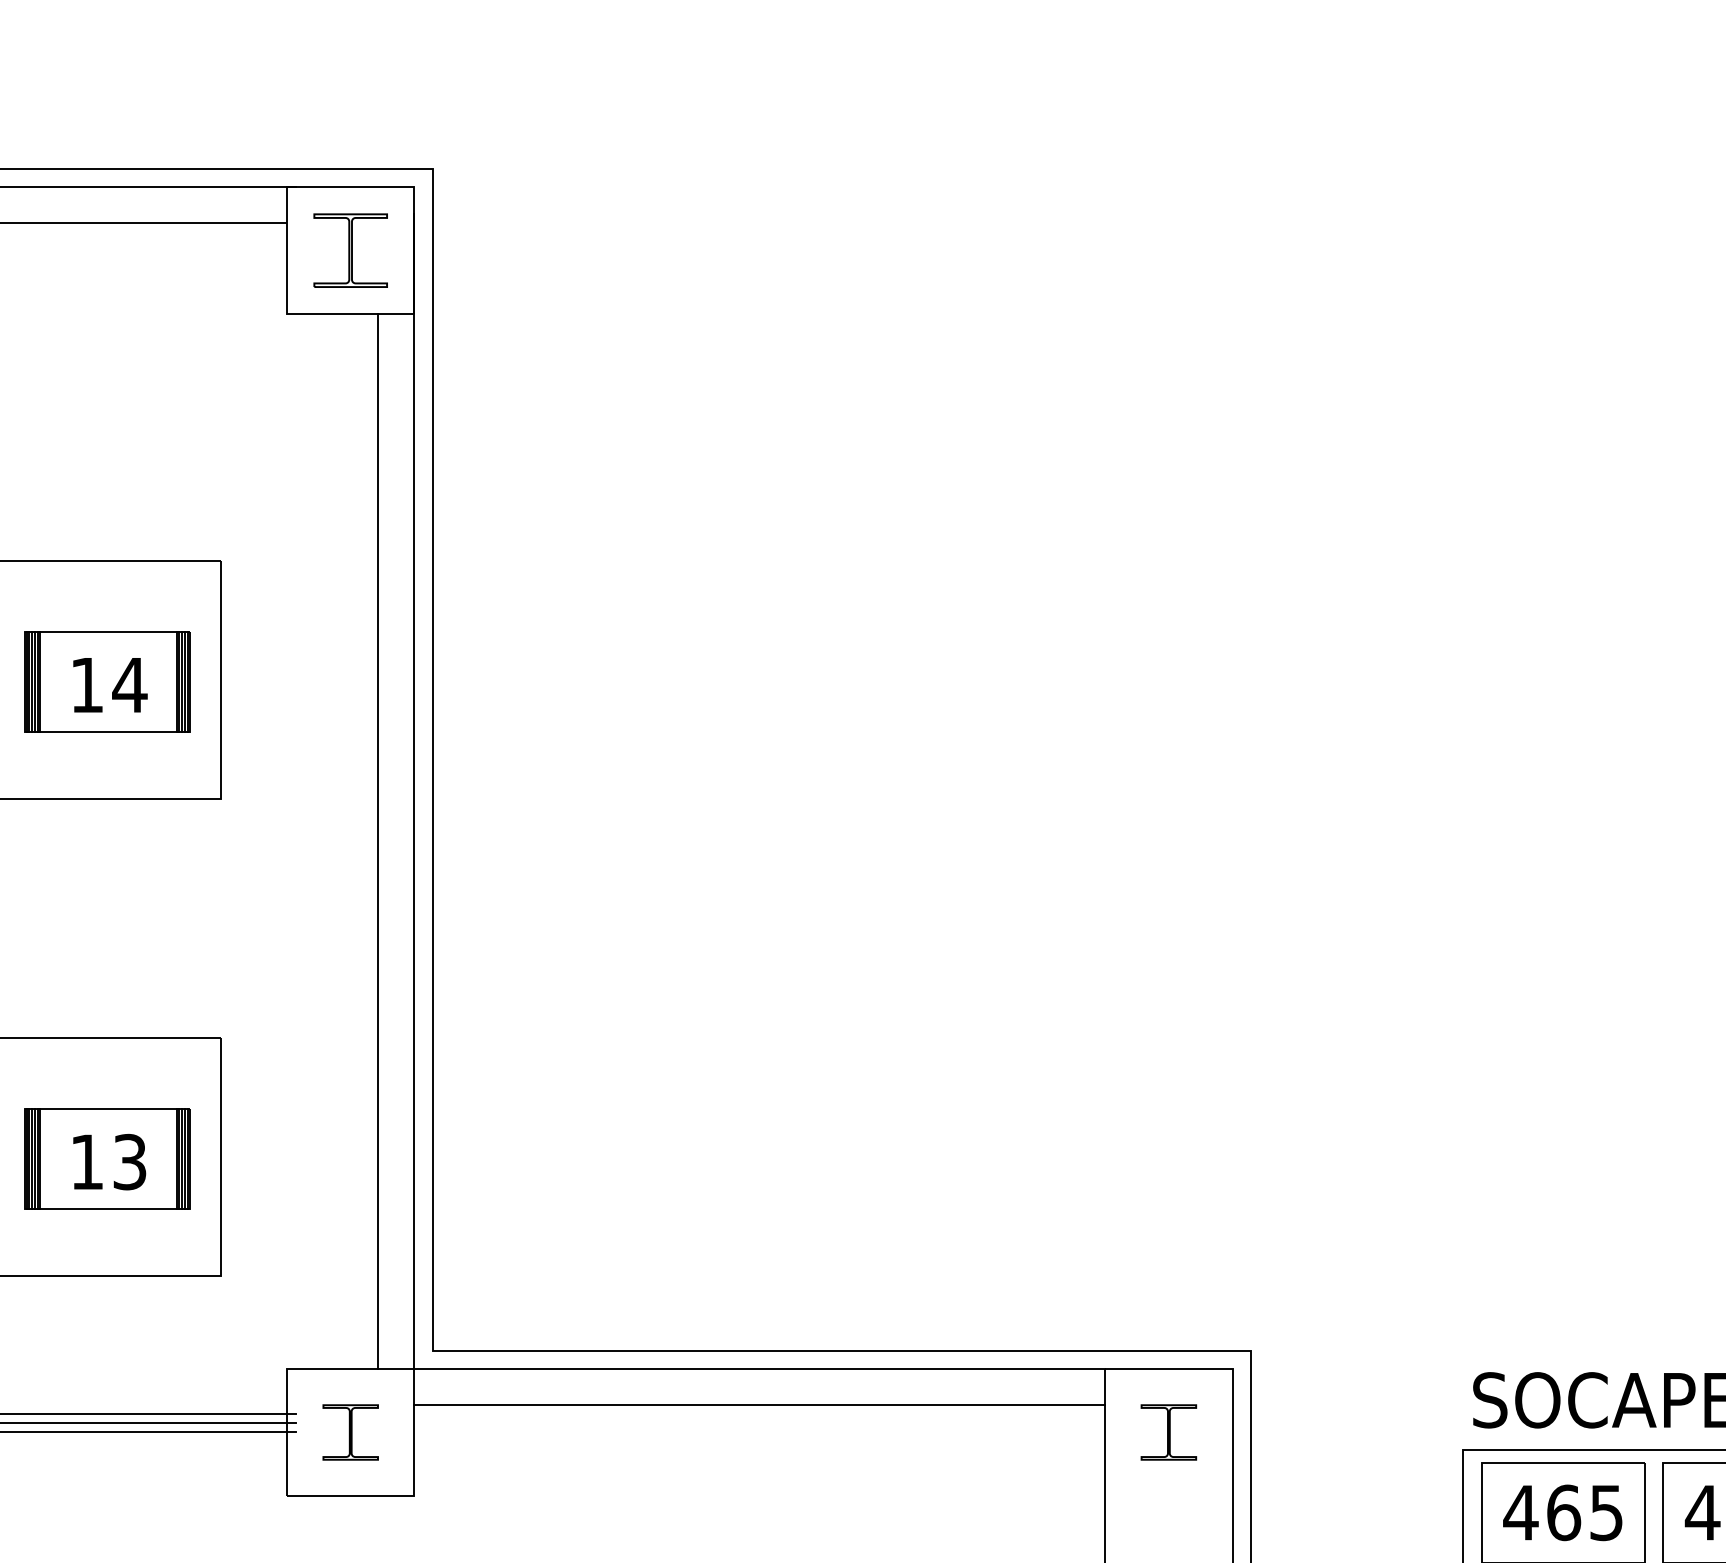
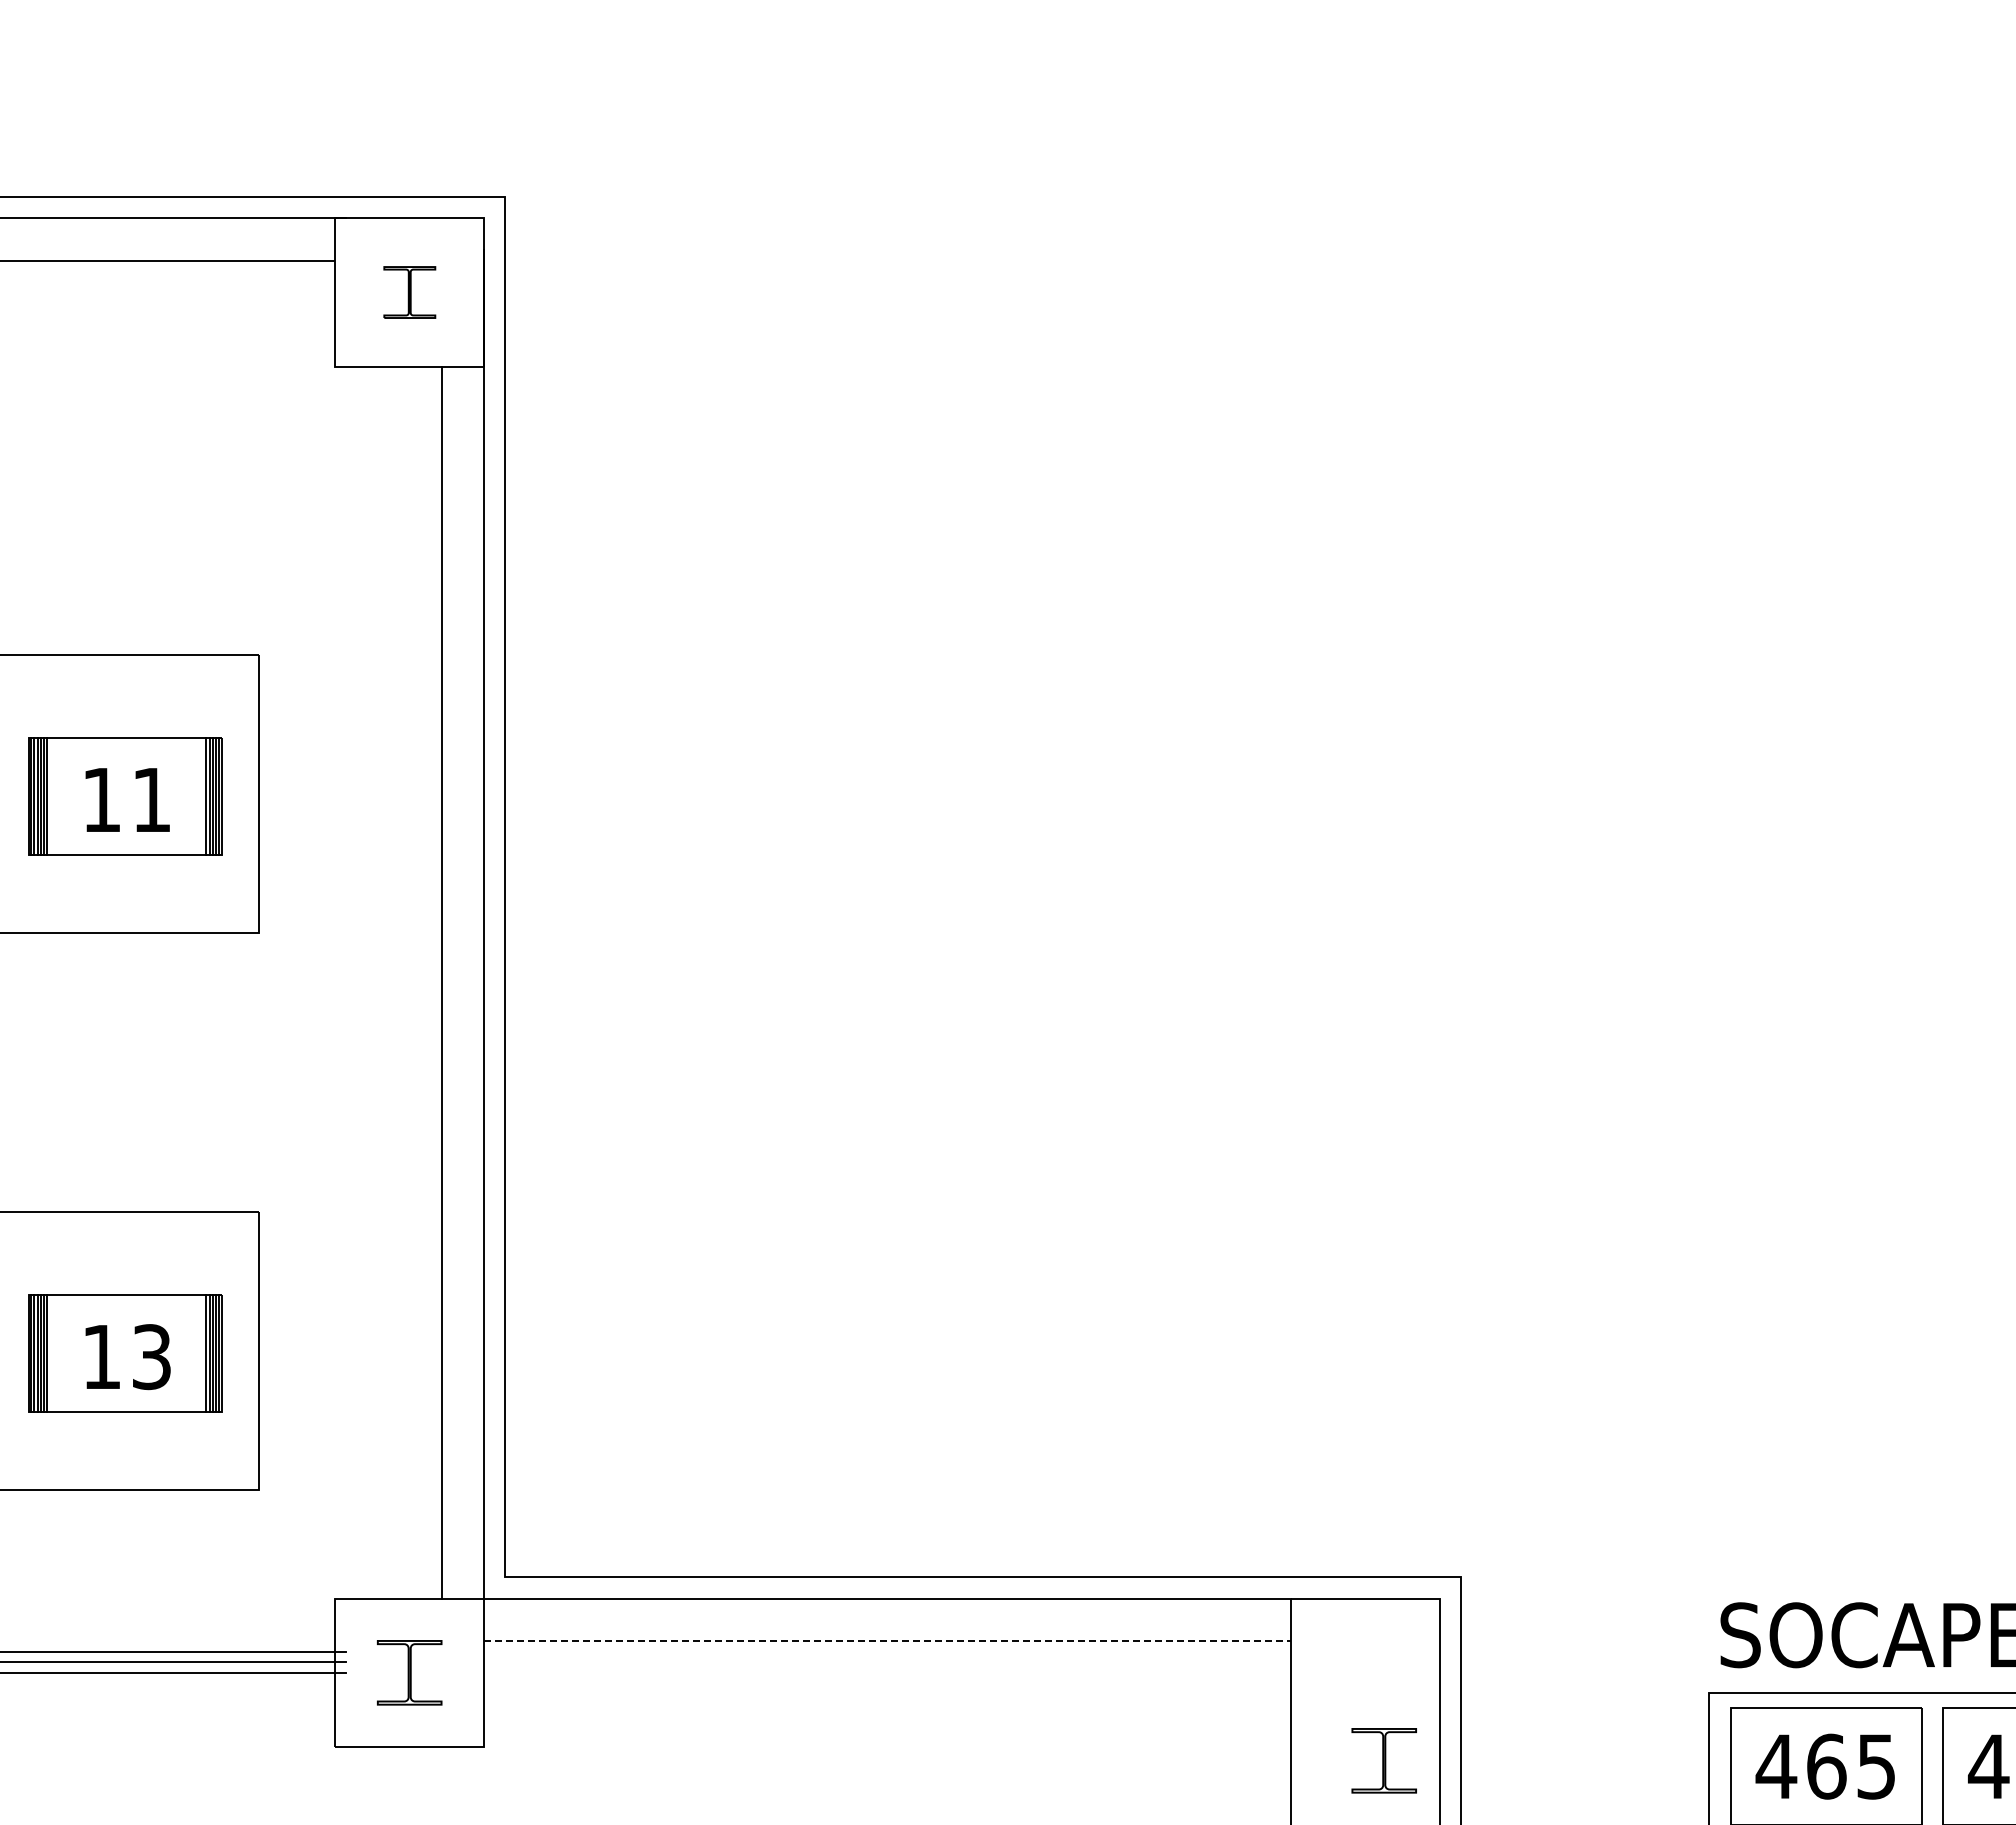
part: (350, 250) -> (409, 292), size x0.6
text: (129, 684) -> (151, 799), 14 -> 11
line: (759, 1404) -> (887, 1640), solid -> dashed
part: (1168, 1432) -> (1383, 1760), moved

